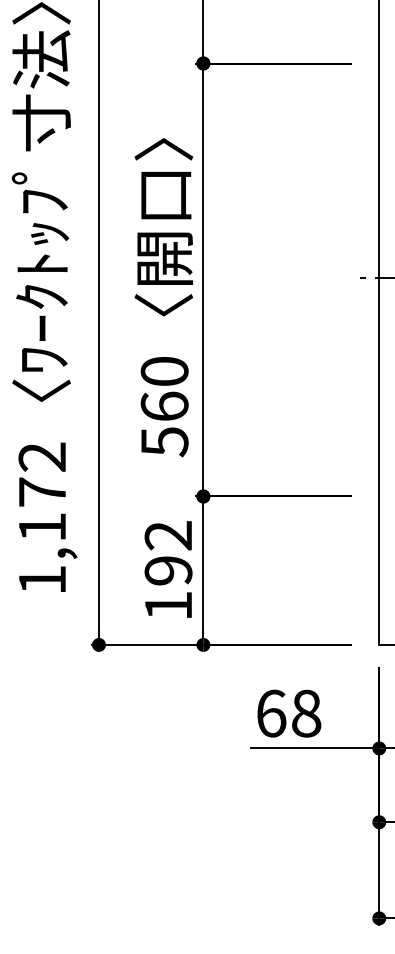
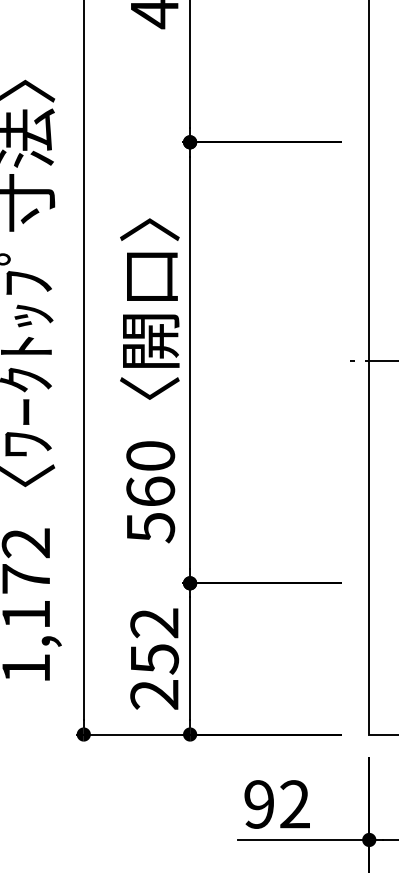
text: (168, 588) -> (154, 677), 192 -> 252
text: (288, 713) -> (276, 804), 68 -> 92

